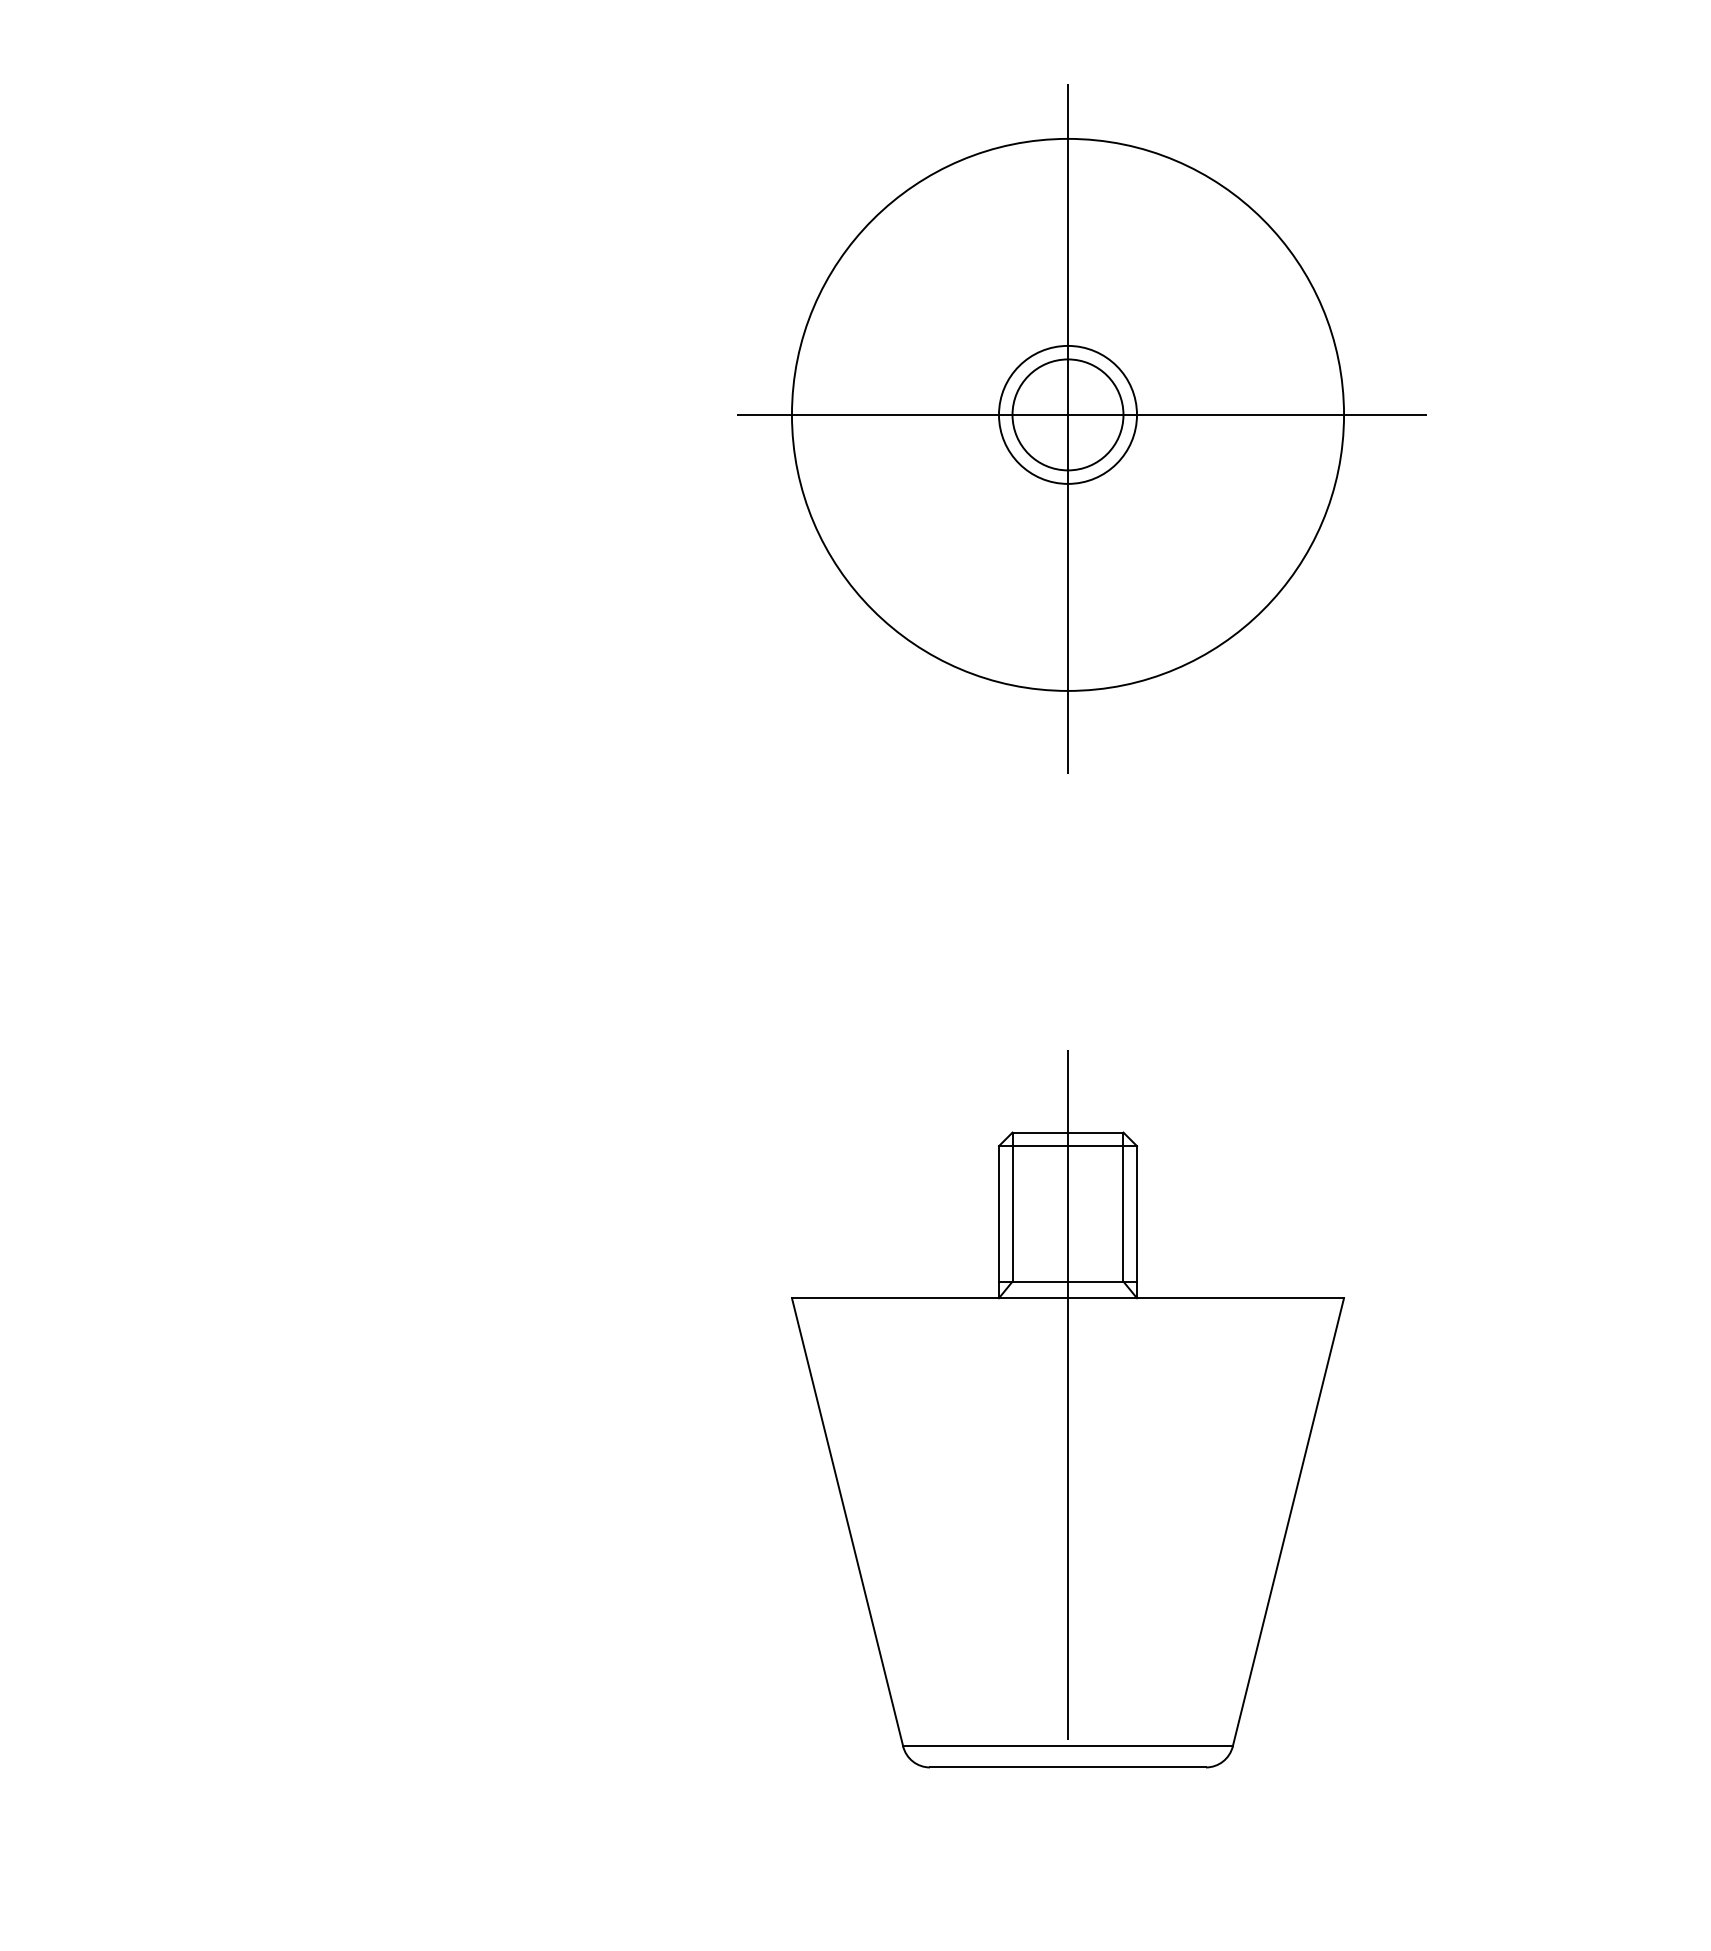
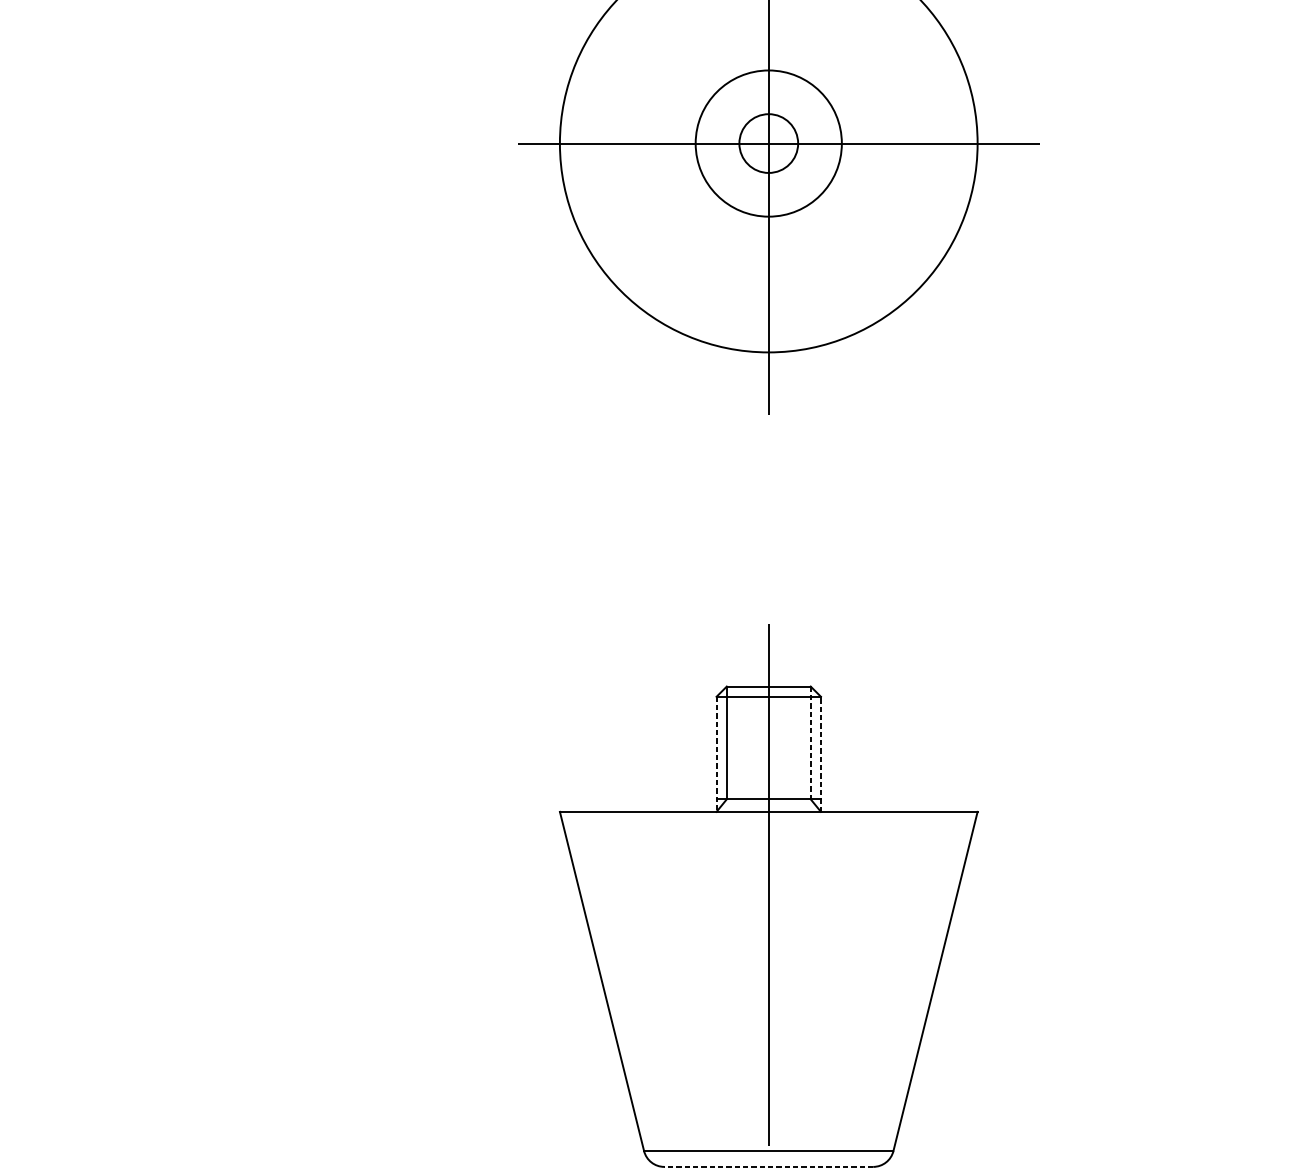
circle: (1067, 414) -> (768, 143), size x0.7
circle: (1068, 414) -> (769, 143), size x1.4
line: (1123, 1207) -> (810, 743), solid -> dashed
line: (1137, 1221) -> (821, 753), solid -> dashed
line: (999, 1222) -> (716, 754), solid -> dashed
line: (1067, 1767) -> (768, 1166), solid -> dashed

